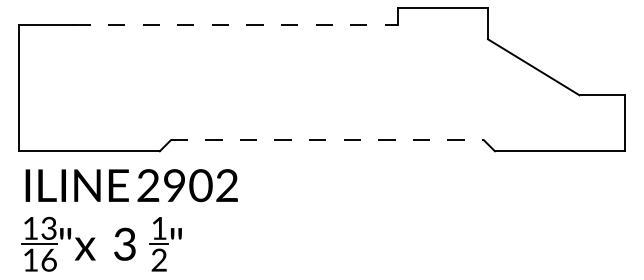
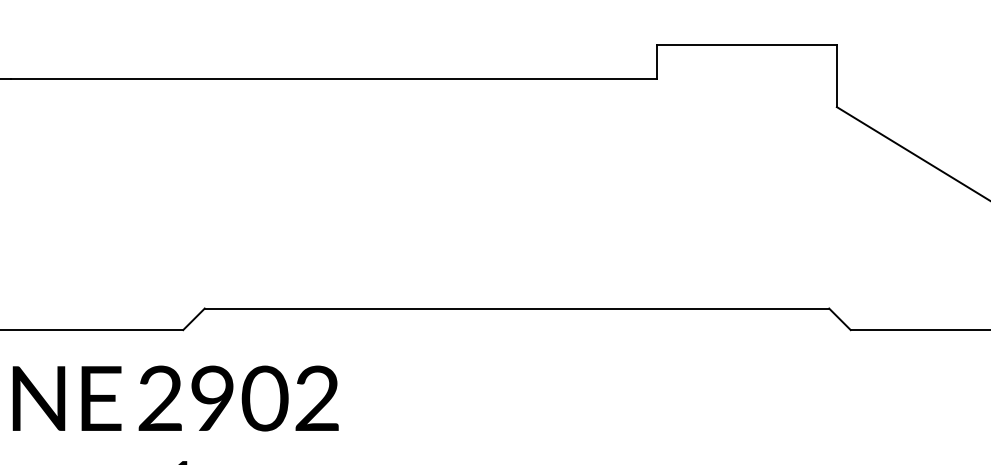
line: (236, 25) -> (335, 79), dashed -> solid
line: (327, 140) -> (517, 308), dashed -> solid

